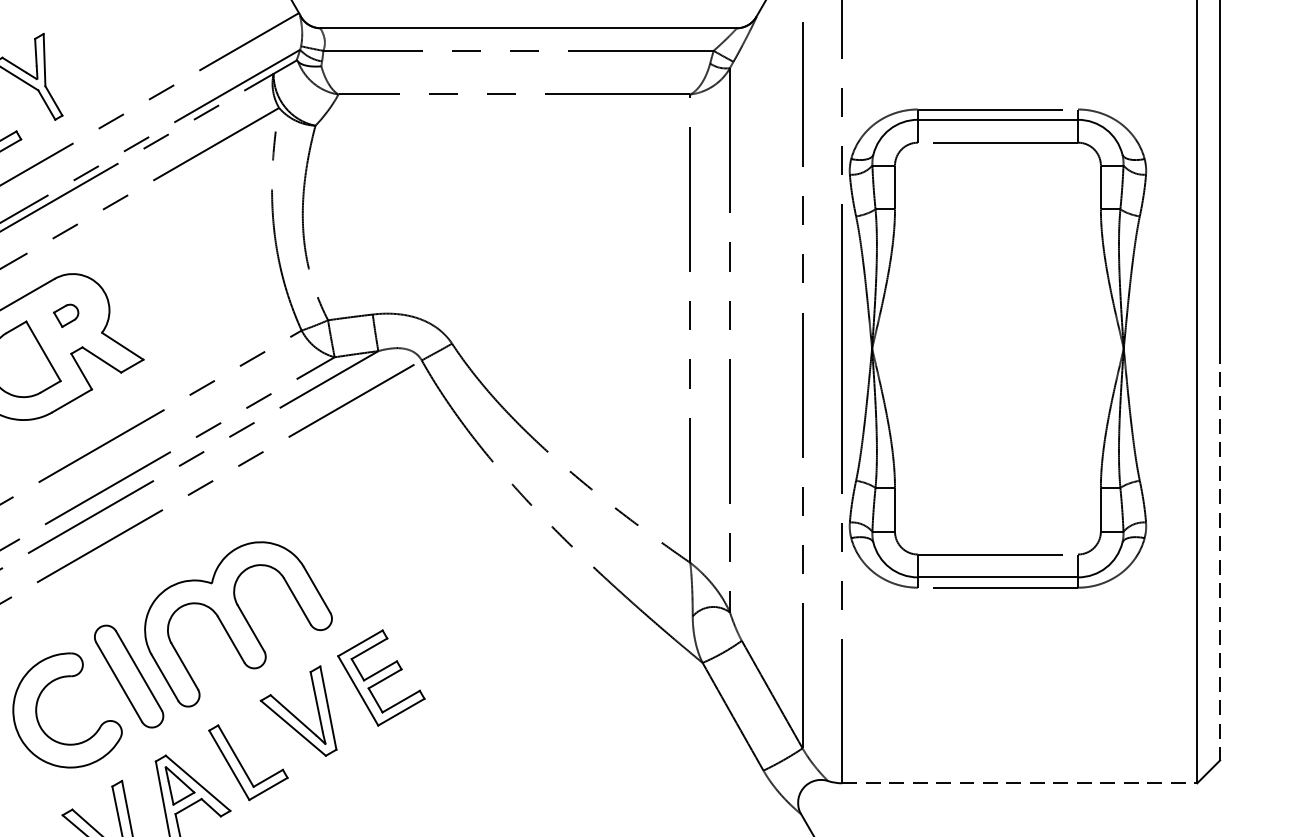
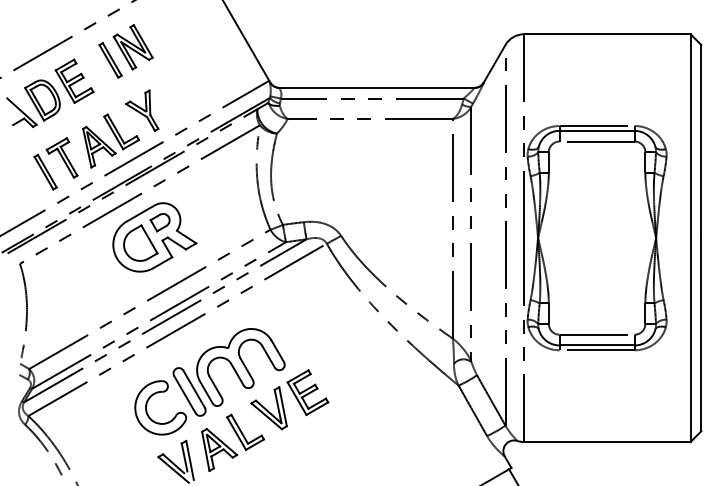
part: (64, 315) -> (159, 222), size x1.67
line: (1220, 554) -> (701, 334), dashed -> solid
line: (1020, 784) -> (607, 442), dashed -> solid

